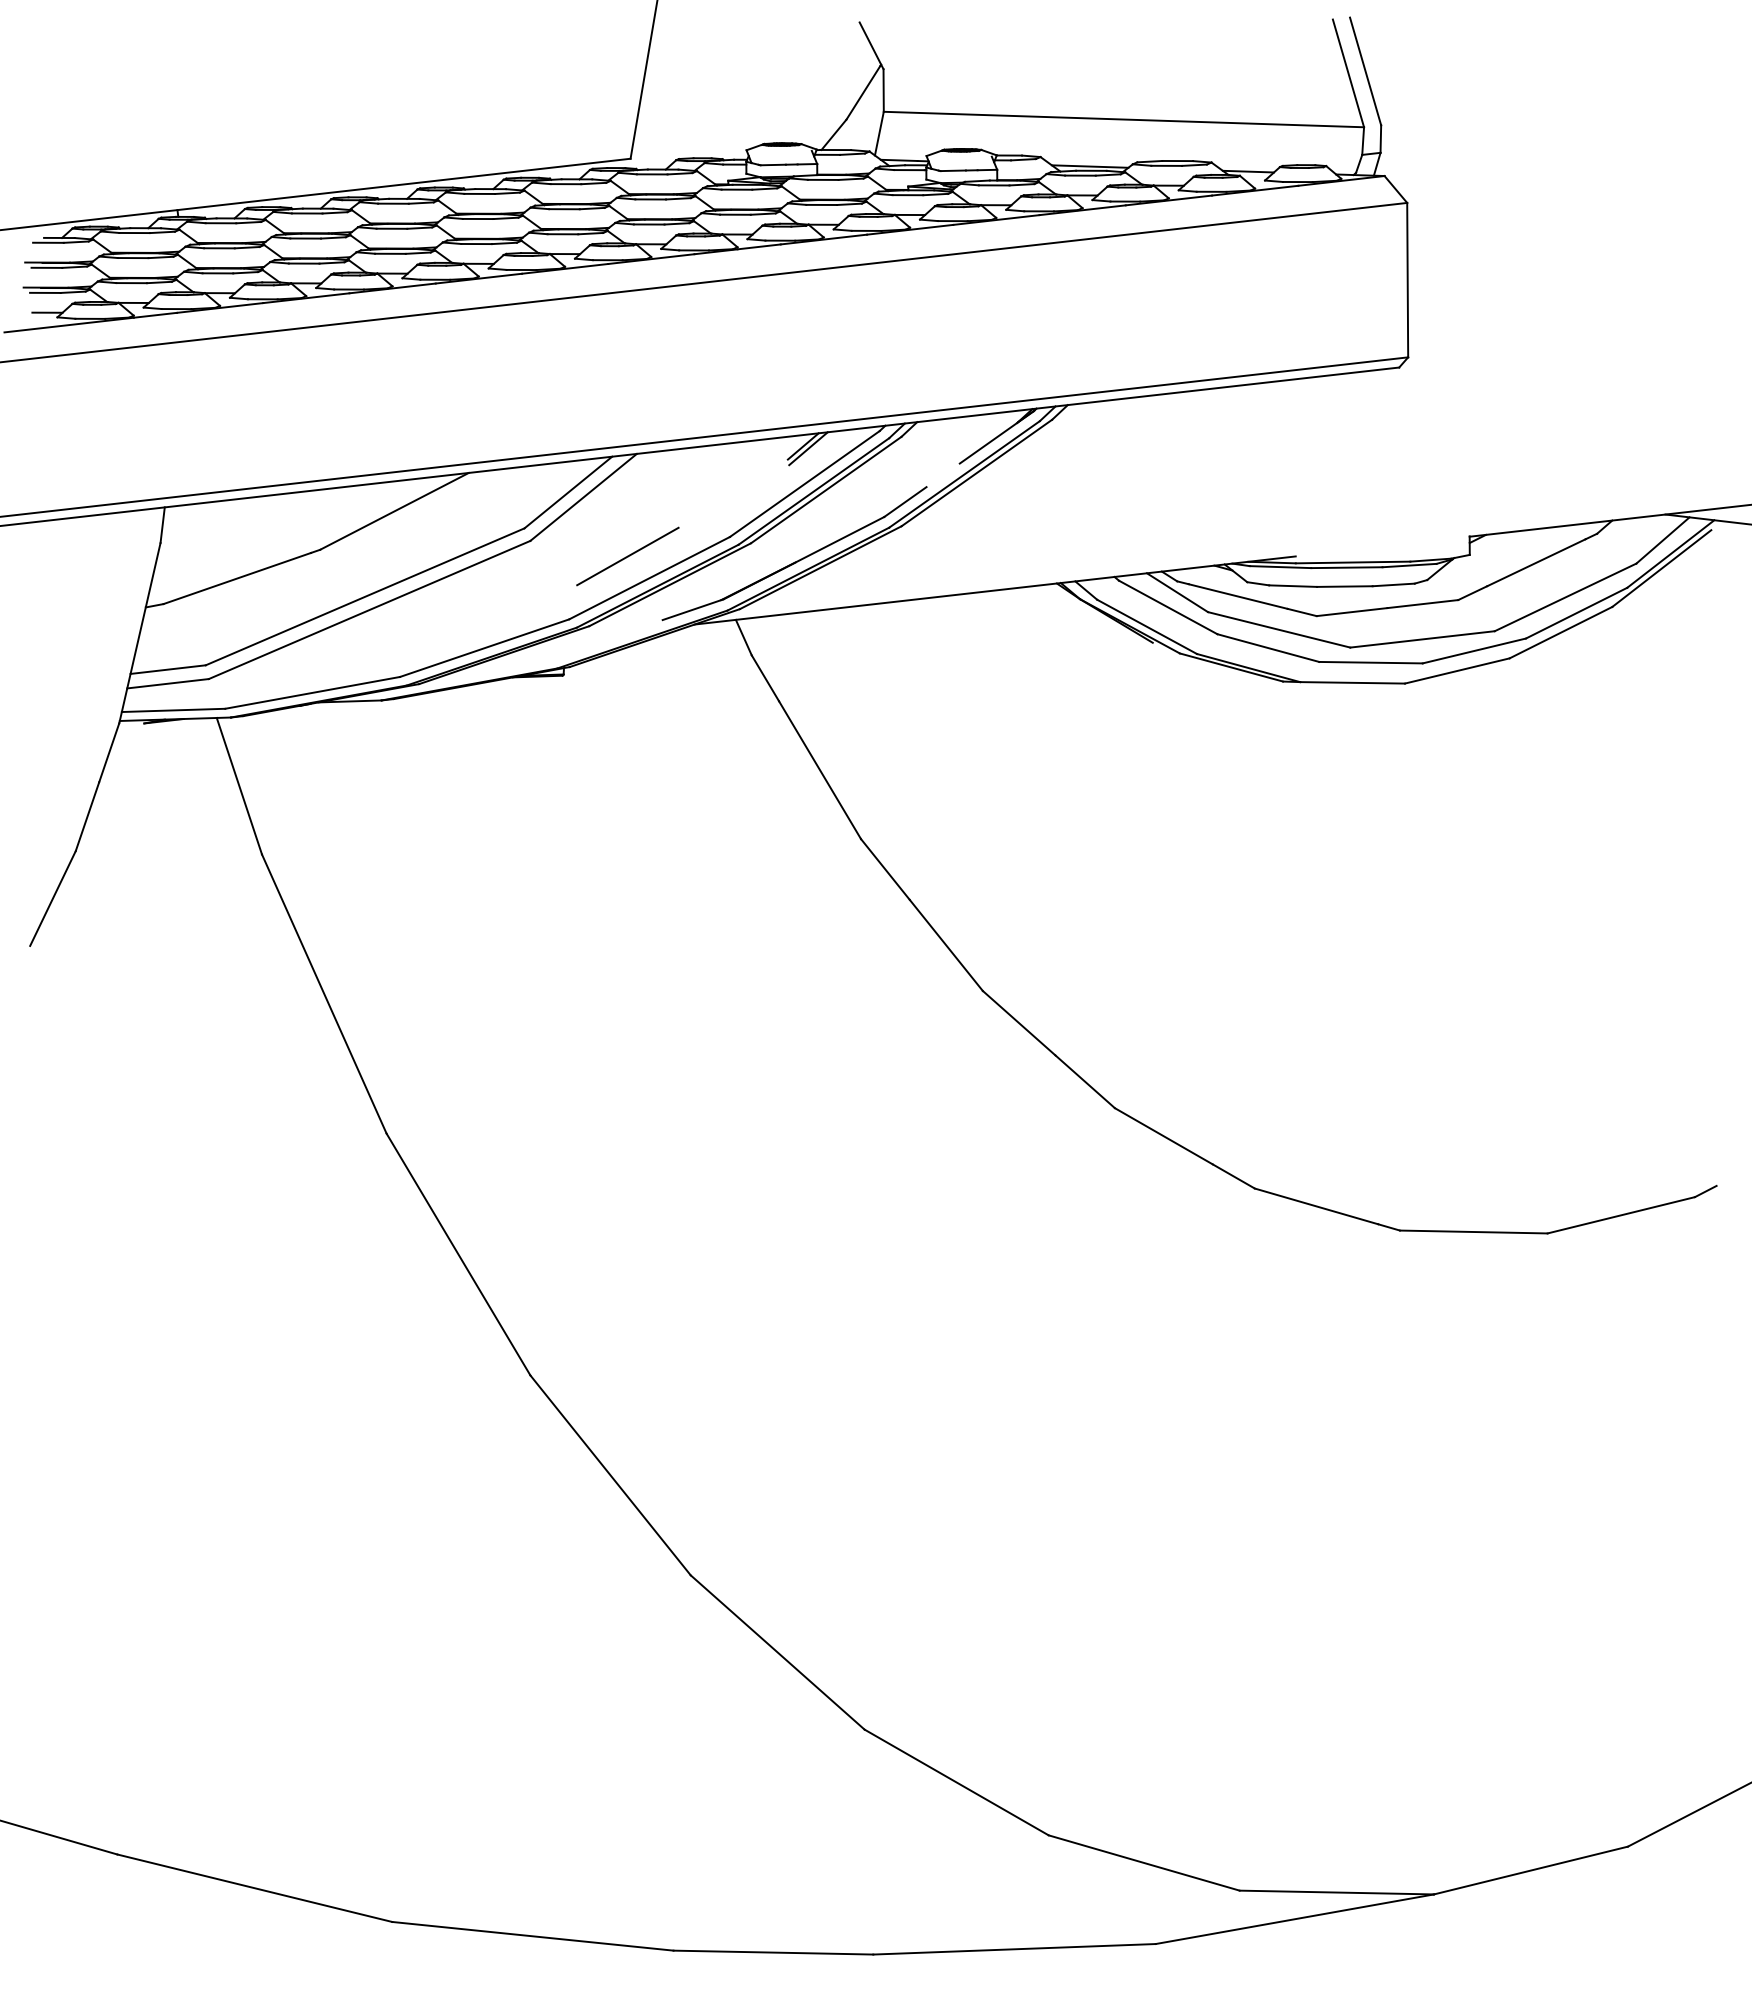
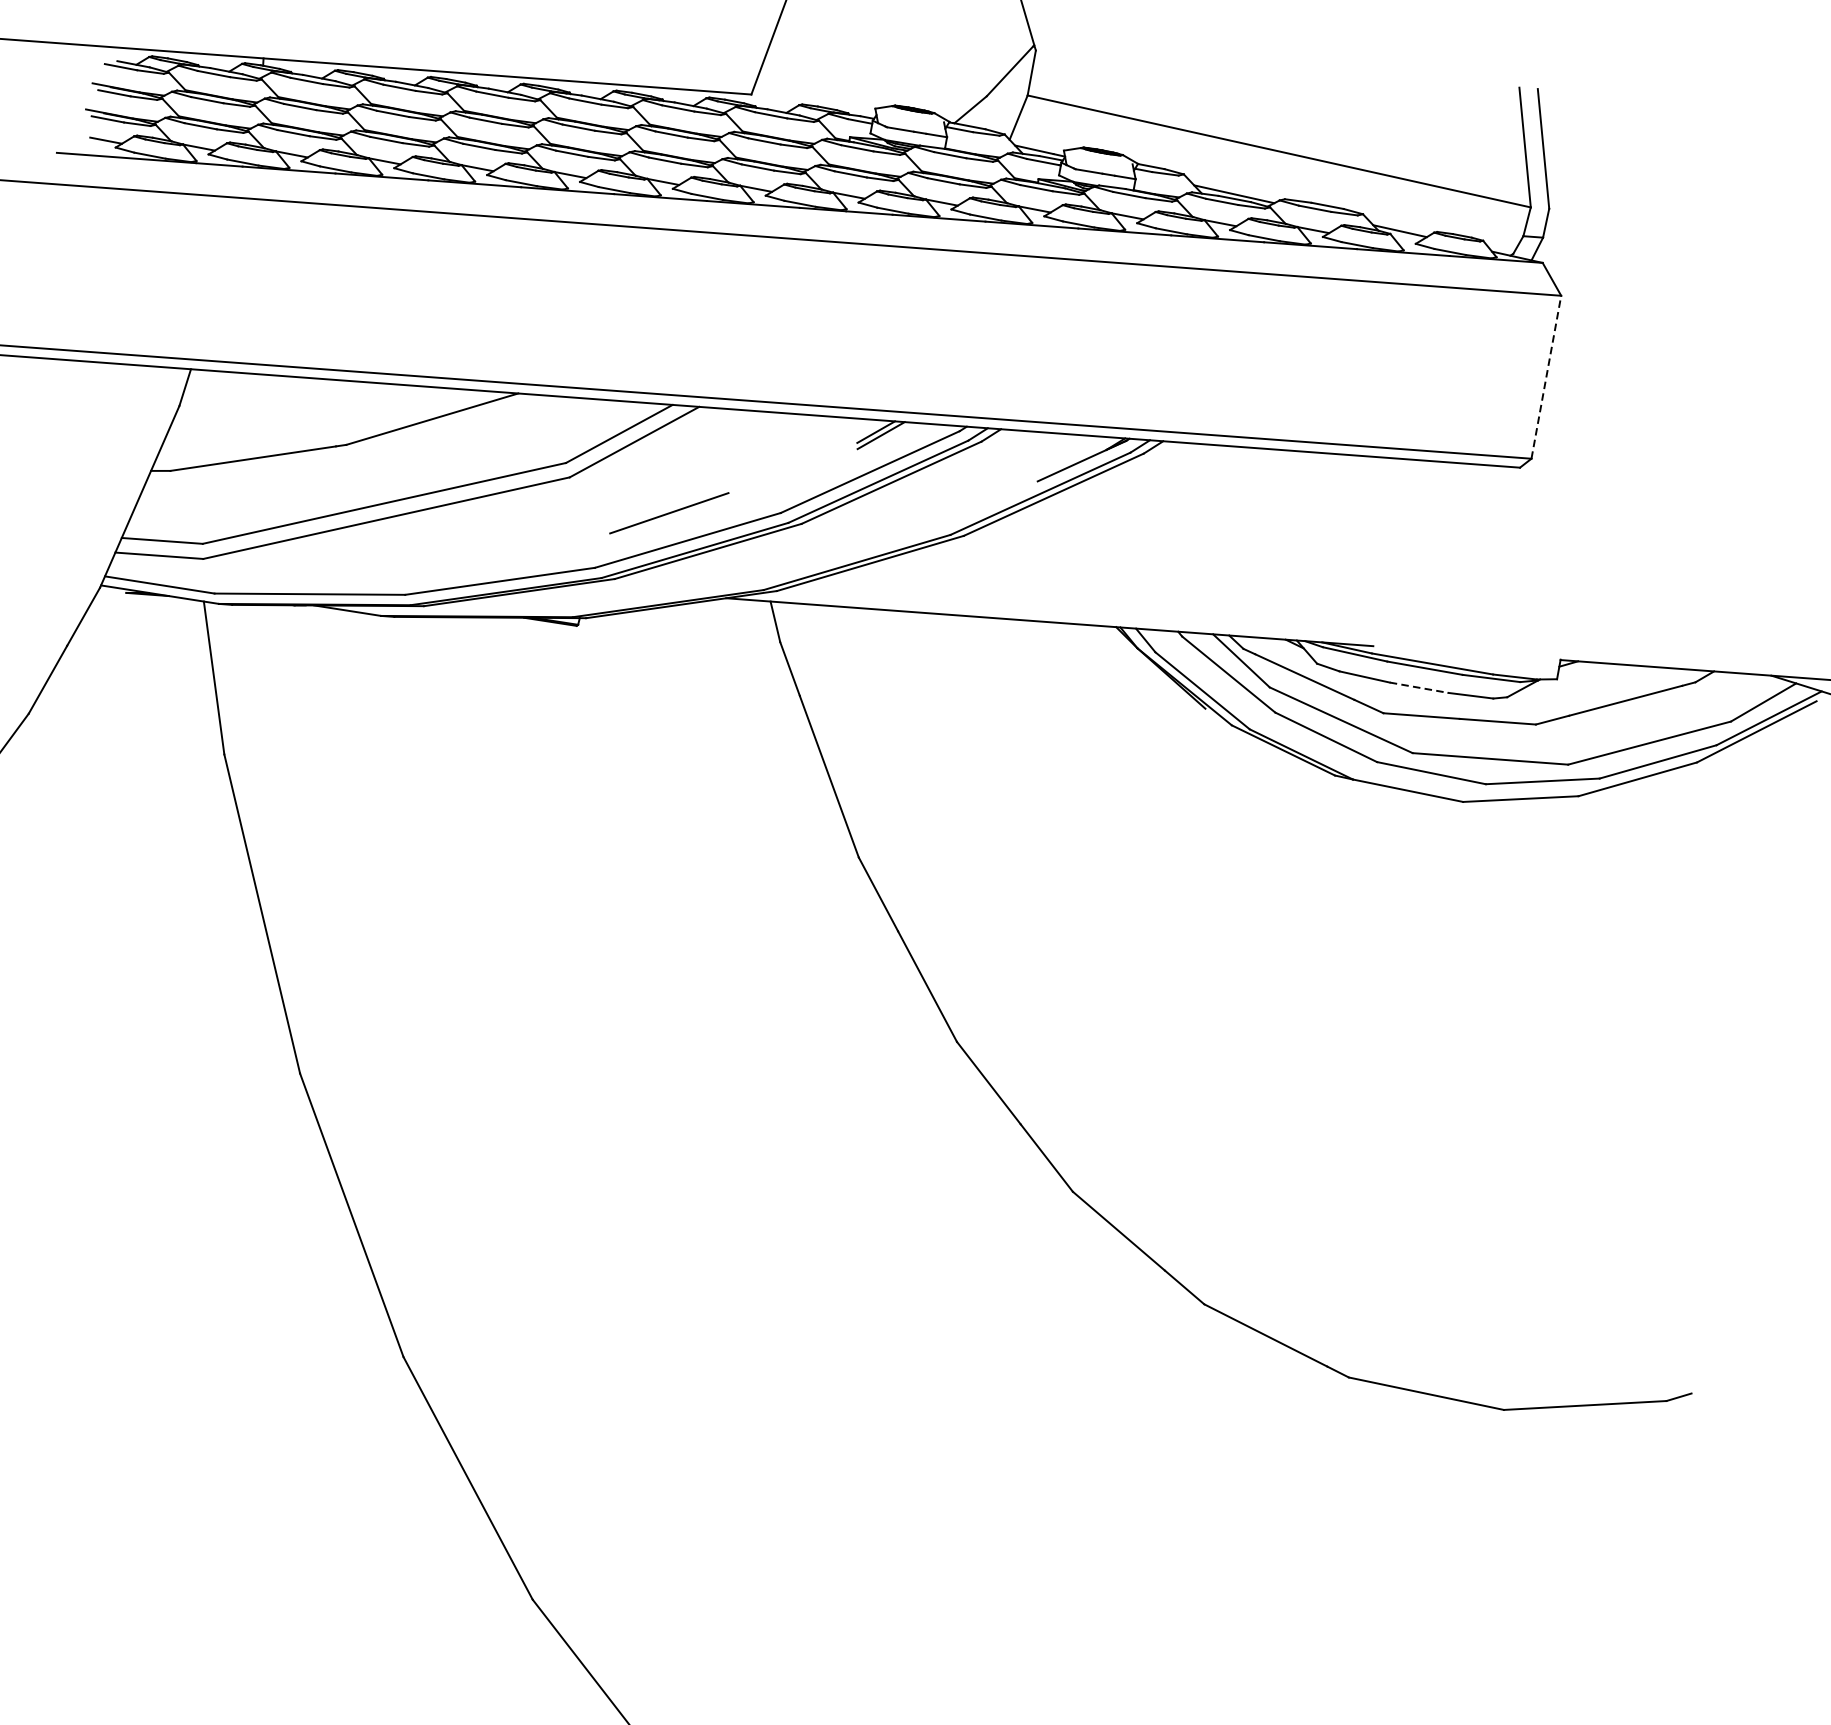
line: (1407, 279) -> (1546, 376), solid -> dashed
part: (798, 559) -> (848, 550), removed
line: (1344, 586) -> (1418, 687), solid -> dashed

